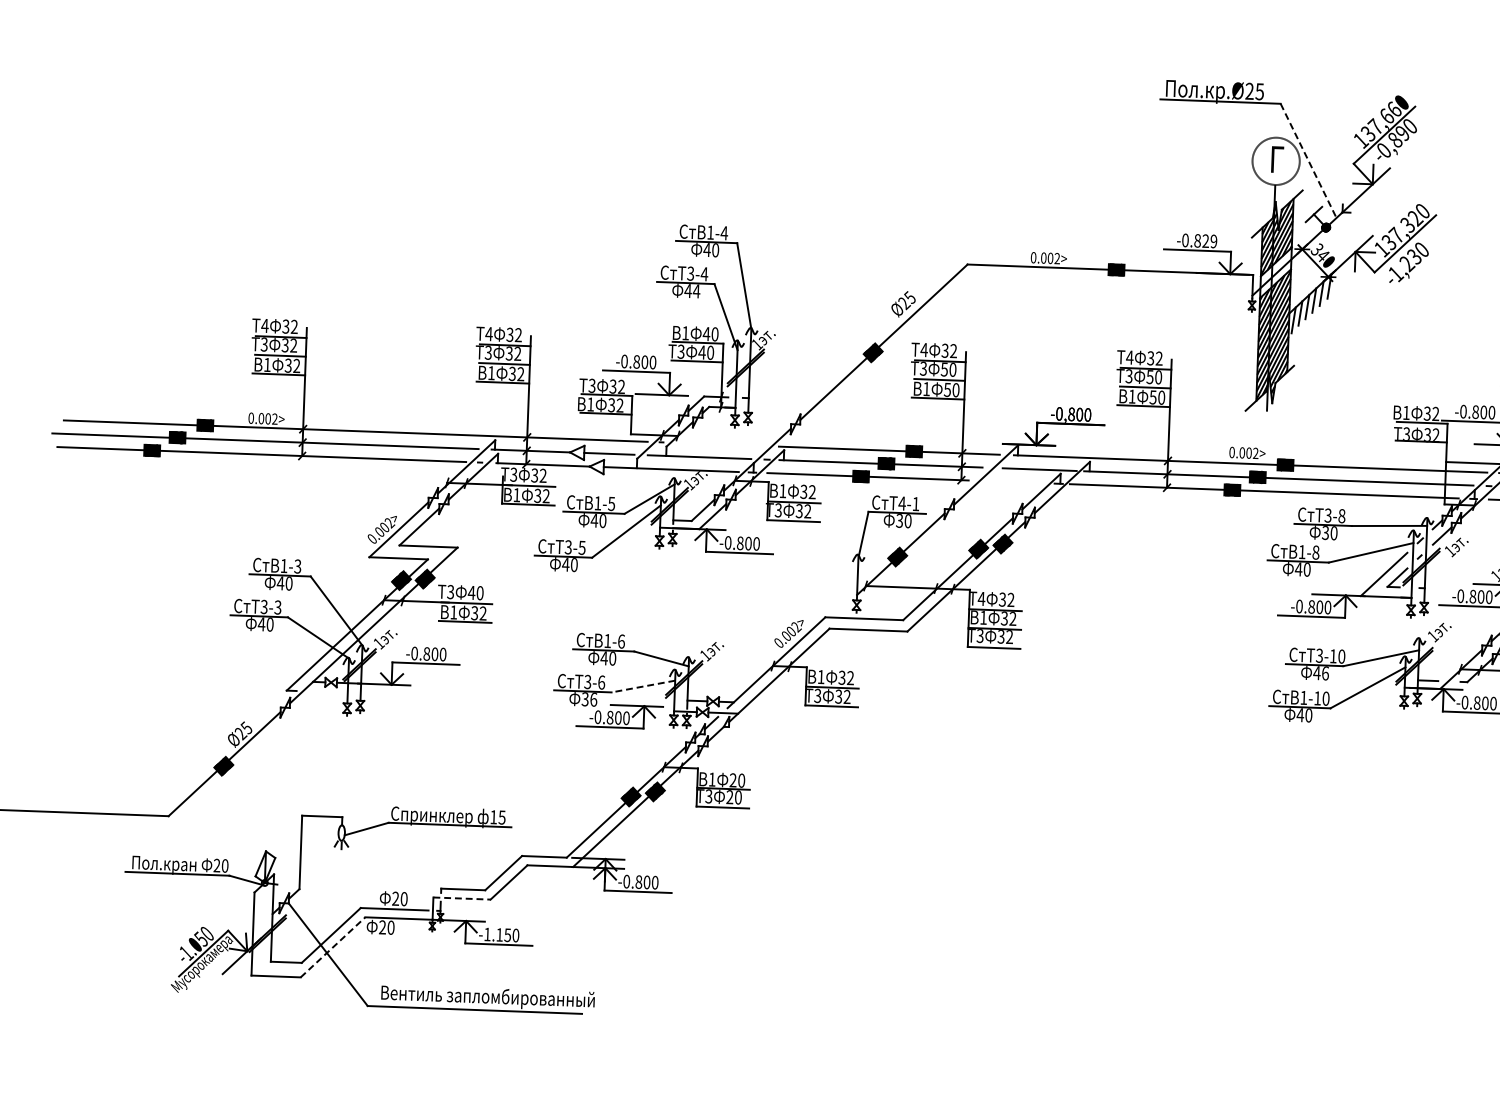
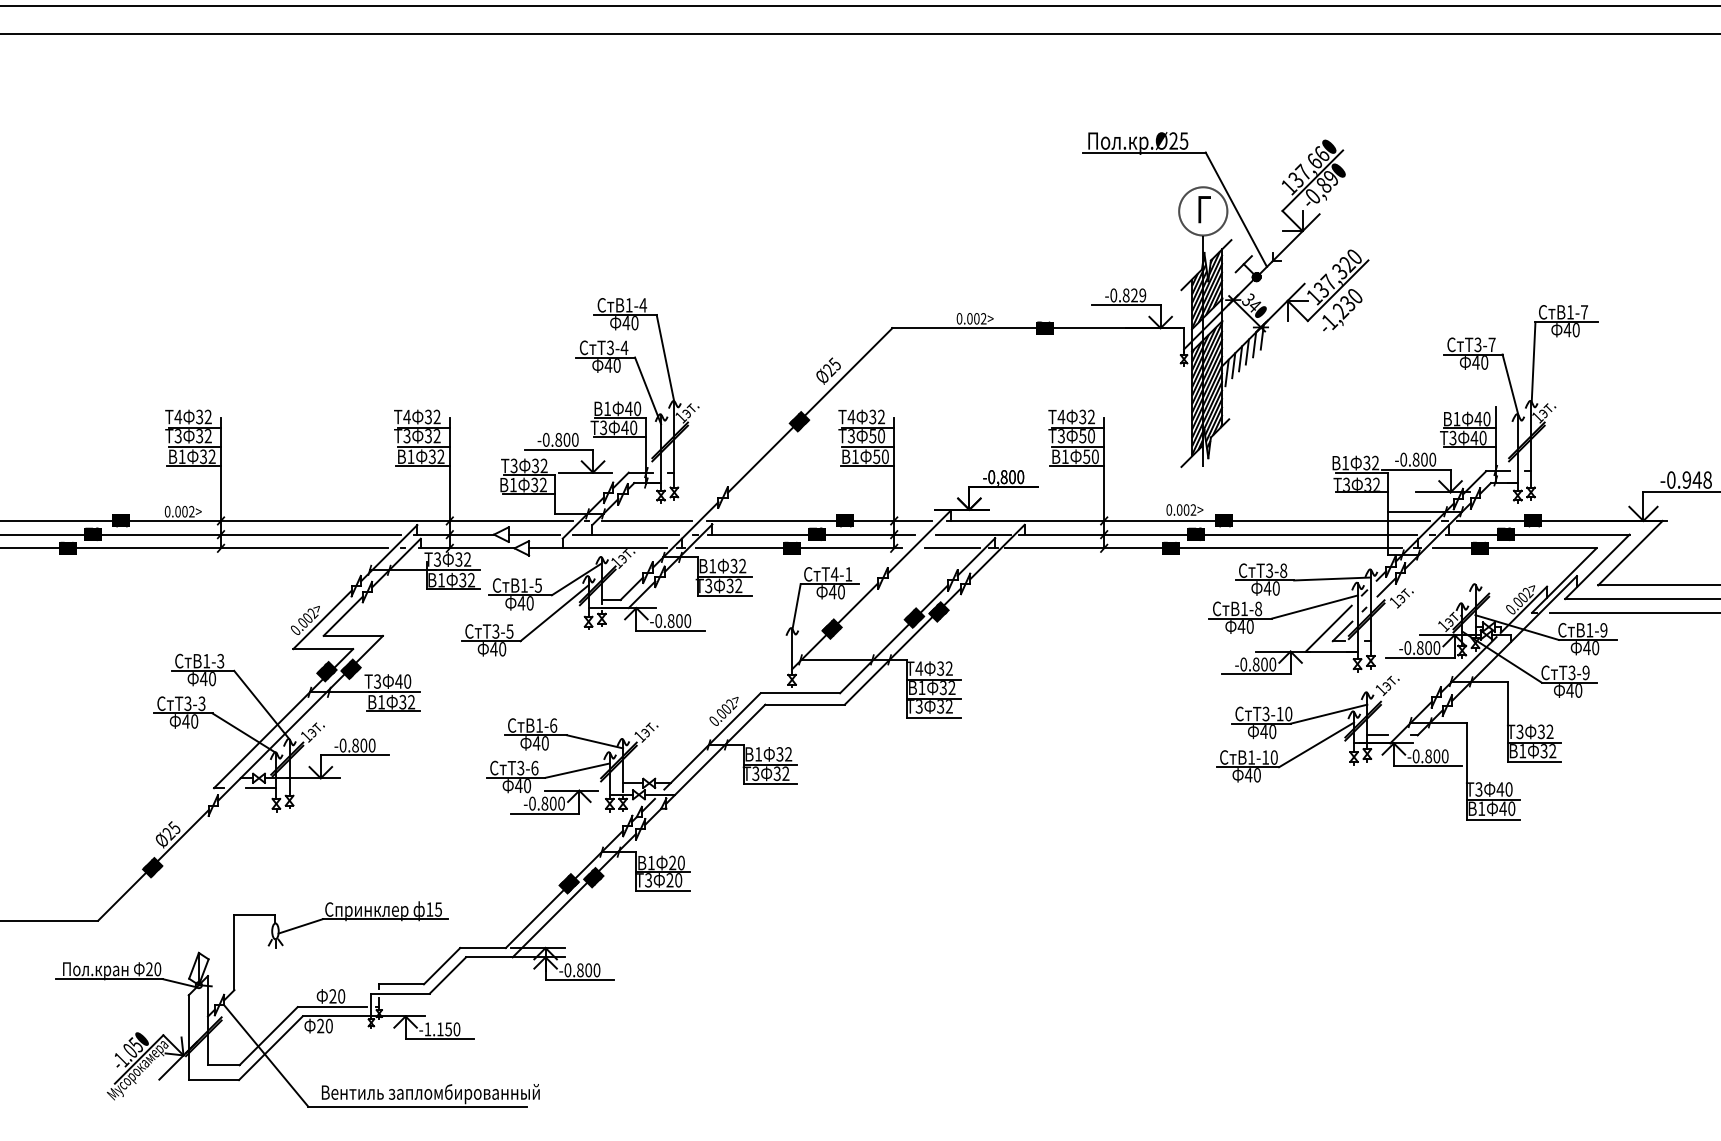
line: (1308, 160) -> (1236, 209), dashed -> solid
text: (696, 291) -> (616, 365), 44 -> 40
line: (719, 444) -> (646, 520), added
line: (1018, 482) -> (952, 548), added
text: (899, 521) -> (832, 592), 30 -> 40
text: (1325, 532) -> (1267, 588), 30 -> 40
text: (1325, 673) -> (1272, 731), 46 -> 40
line: (643, 686) -> (577, 770), dashed -> solid
line: (332, 692) -> (260, 788), added
text: (588, 700) -> (522, 786), 36 -> 40
line: (462, 898) -> (401, 993), dashed -> solid
line: (333, 946) -> (271, 1047), dashed -> solid

